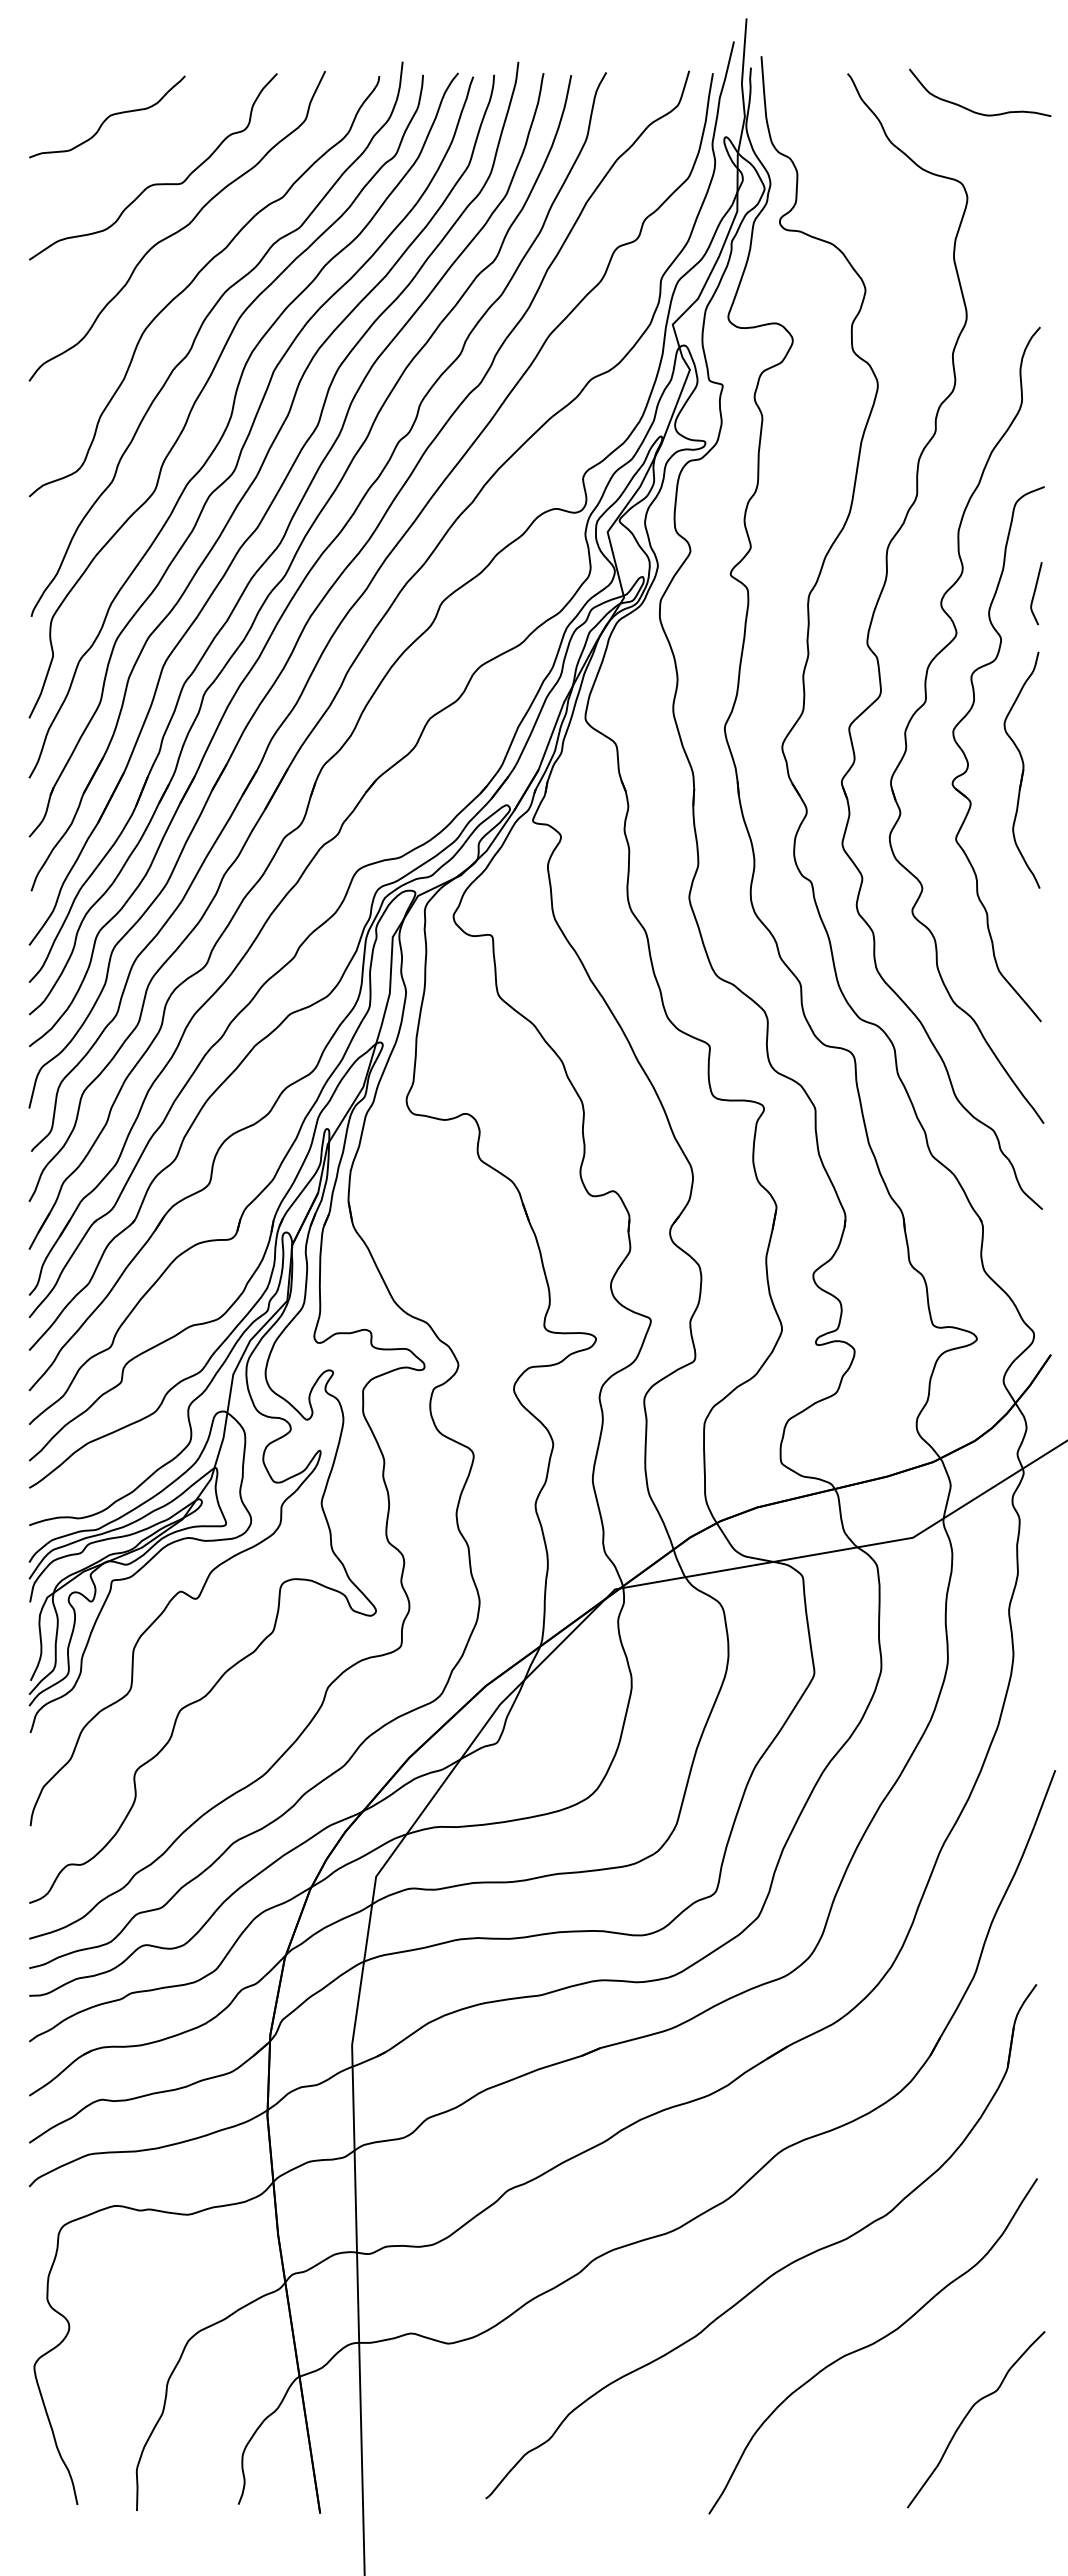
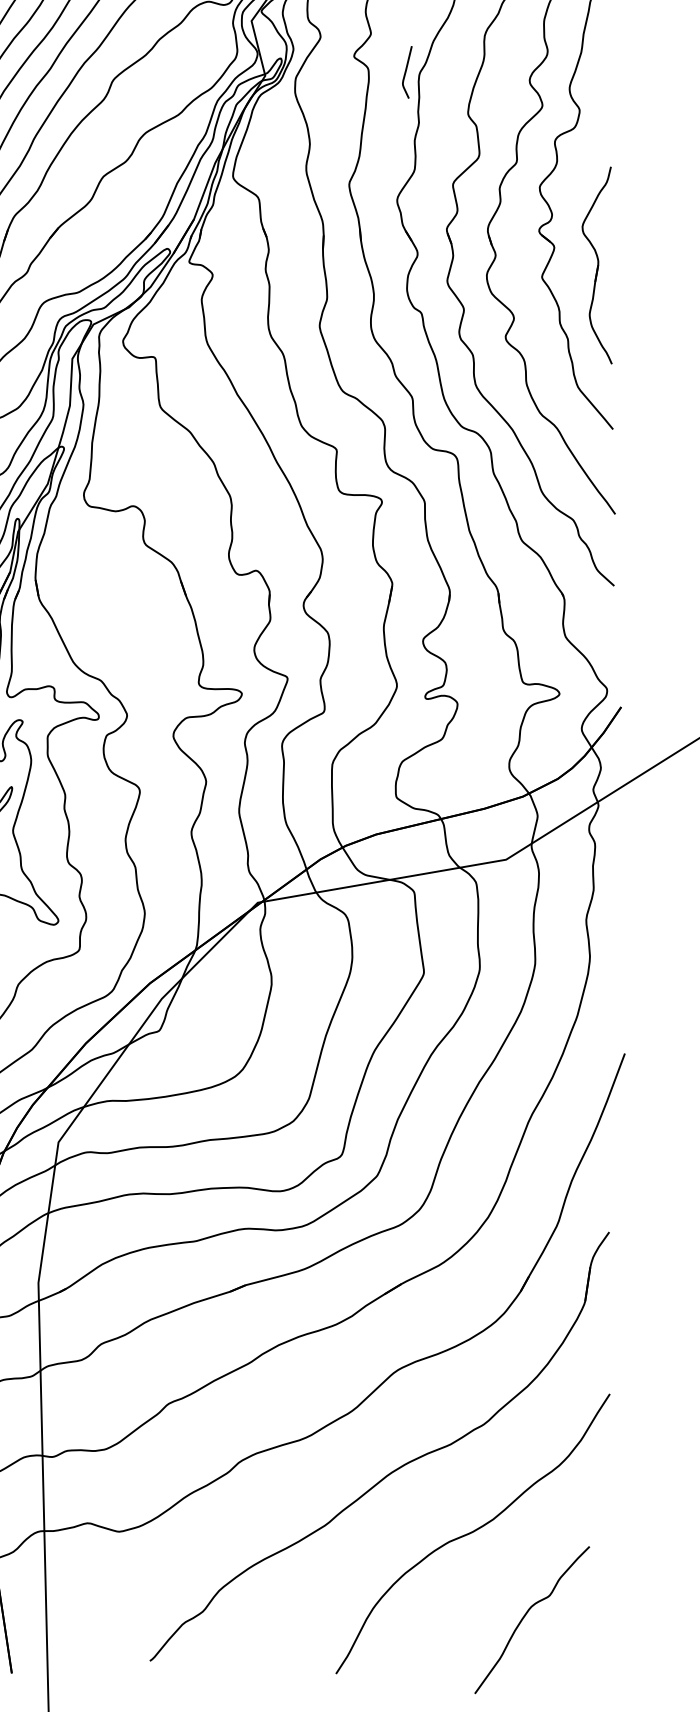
curve: (1035, 593) -> (406, 72), moved
part: (1021, 769) -> (596, 264), moved
curve: (968, 2414) -> (525, 1615), moved

